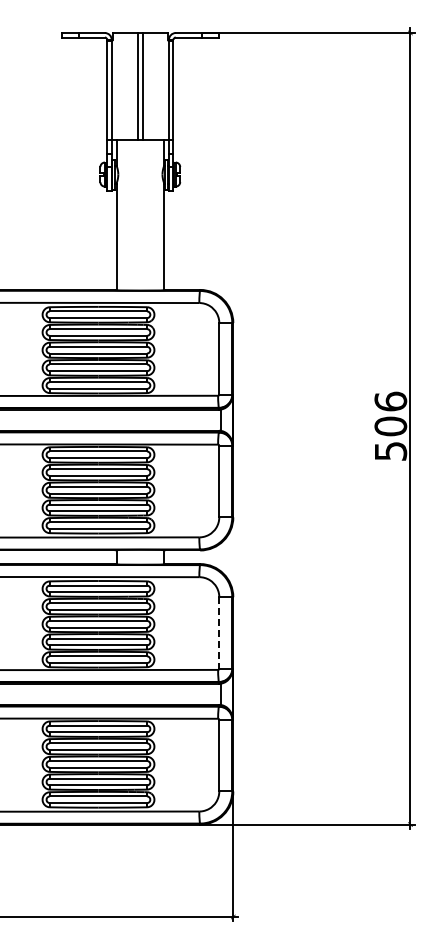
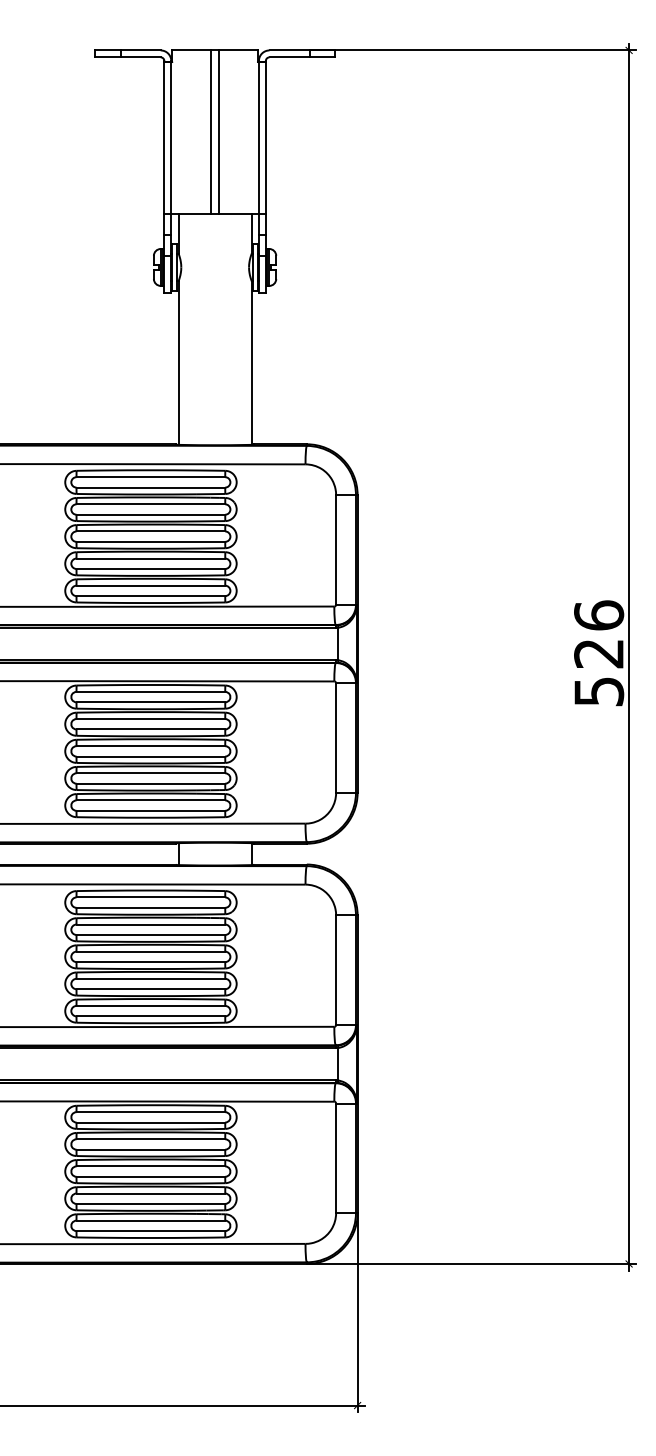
text: (390, 426) -> (598, 653), 506 -> 526
line: (219, 632) -> (336, 969), dashed -> solid

